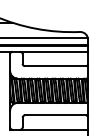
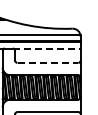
line: (54, 51) -> (47, 48), solid -> dashed
line: (55, 66) -> (48, 63), solid -> dashed

